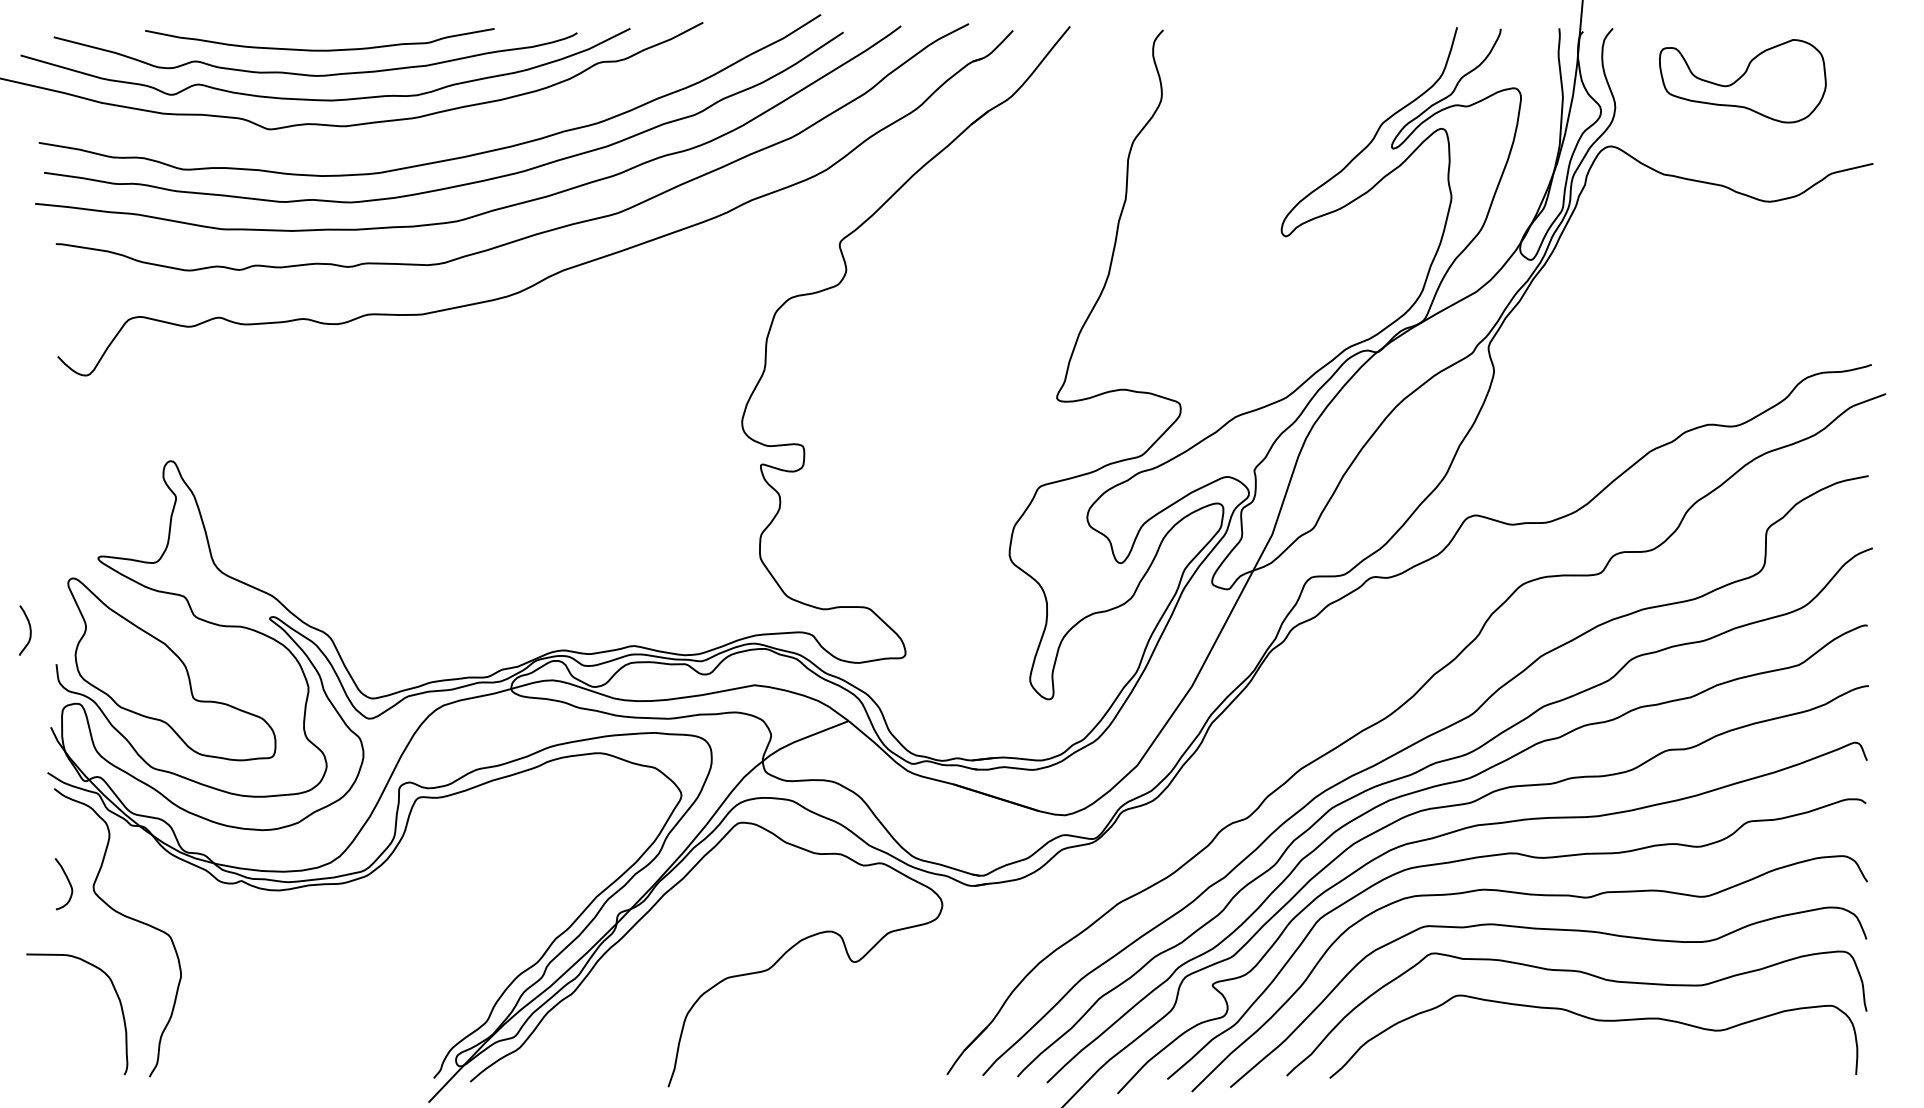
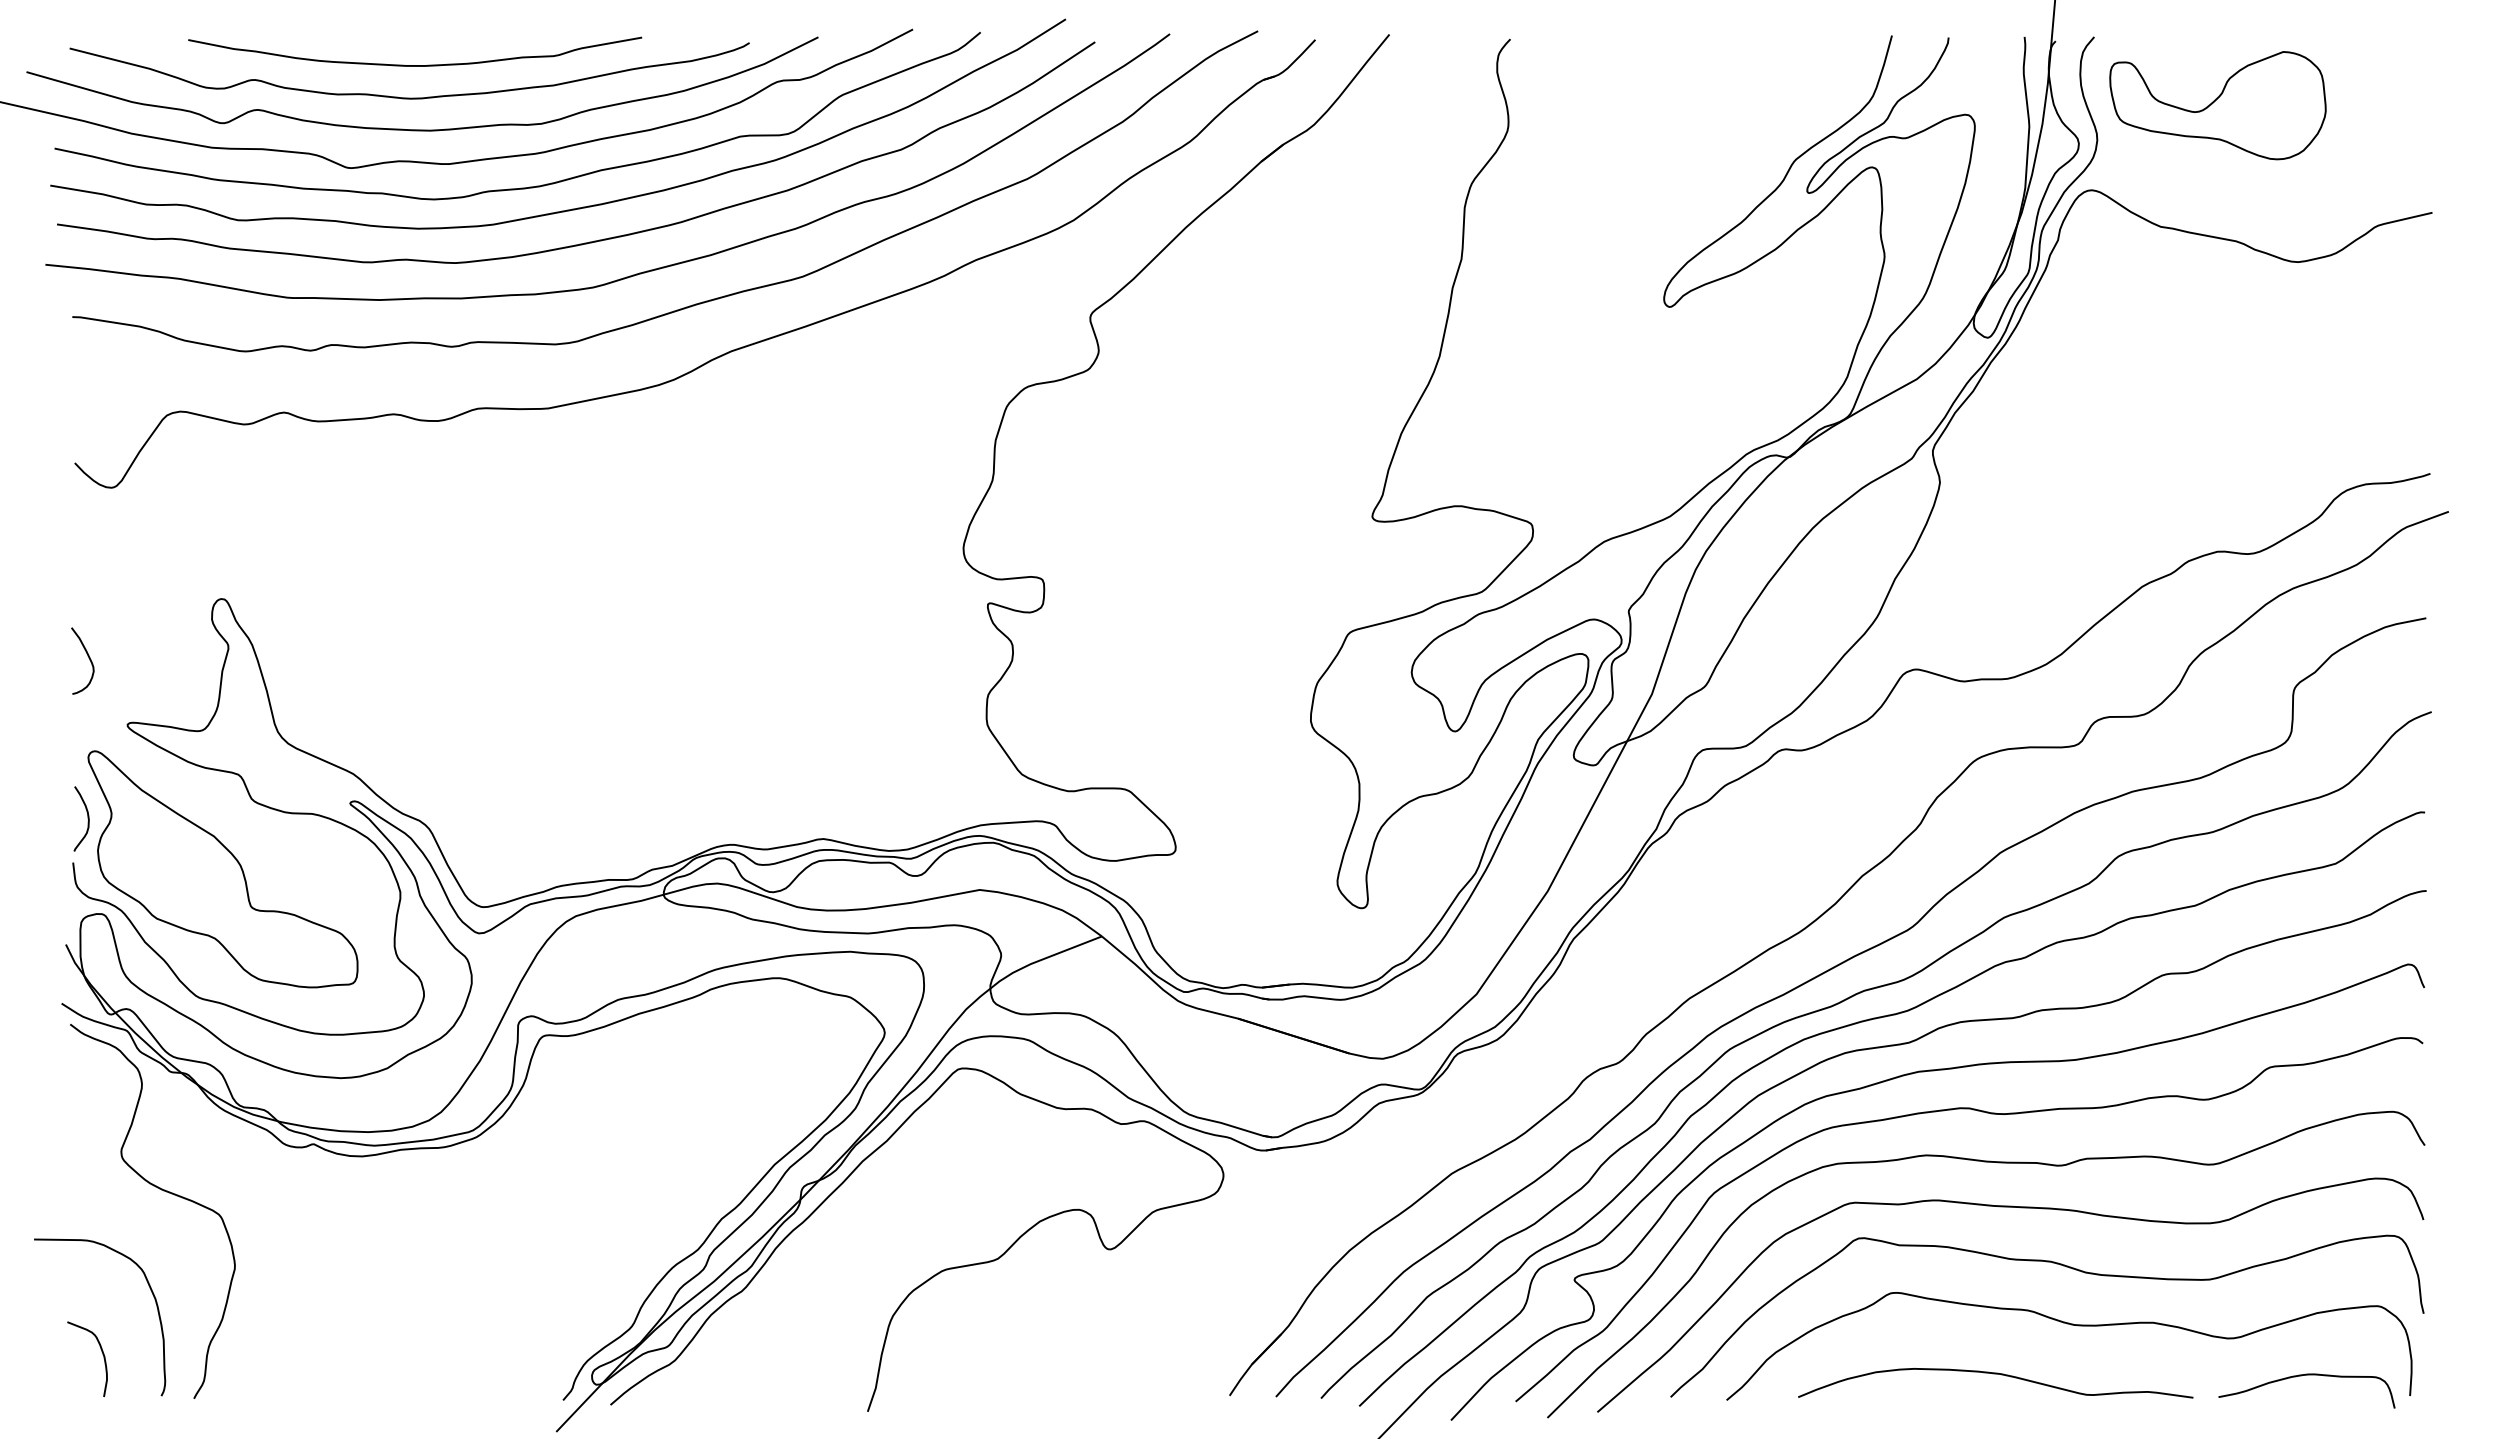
part: (1742, 81) -> (2217, 105), moved
curve: (407, 143) -> (529, 186), added
curve: (29, 630) -> (87, 818), moved
curve: (68, 882) -> (88, 658), moved
curve: (78, 1041) -> (101, 1352), added
curve: (1536, 1058) -> (1995, 1374), added
curve: (1772, 1059) -> (2301, 1376), added

